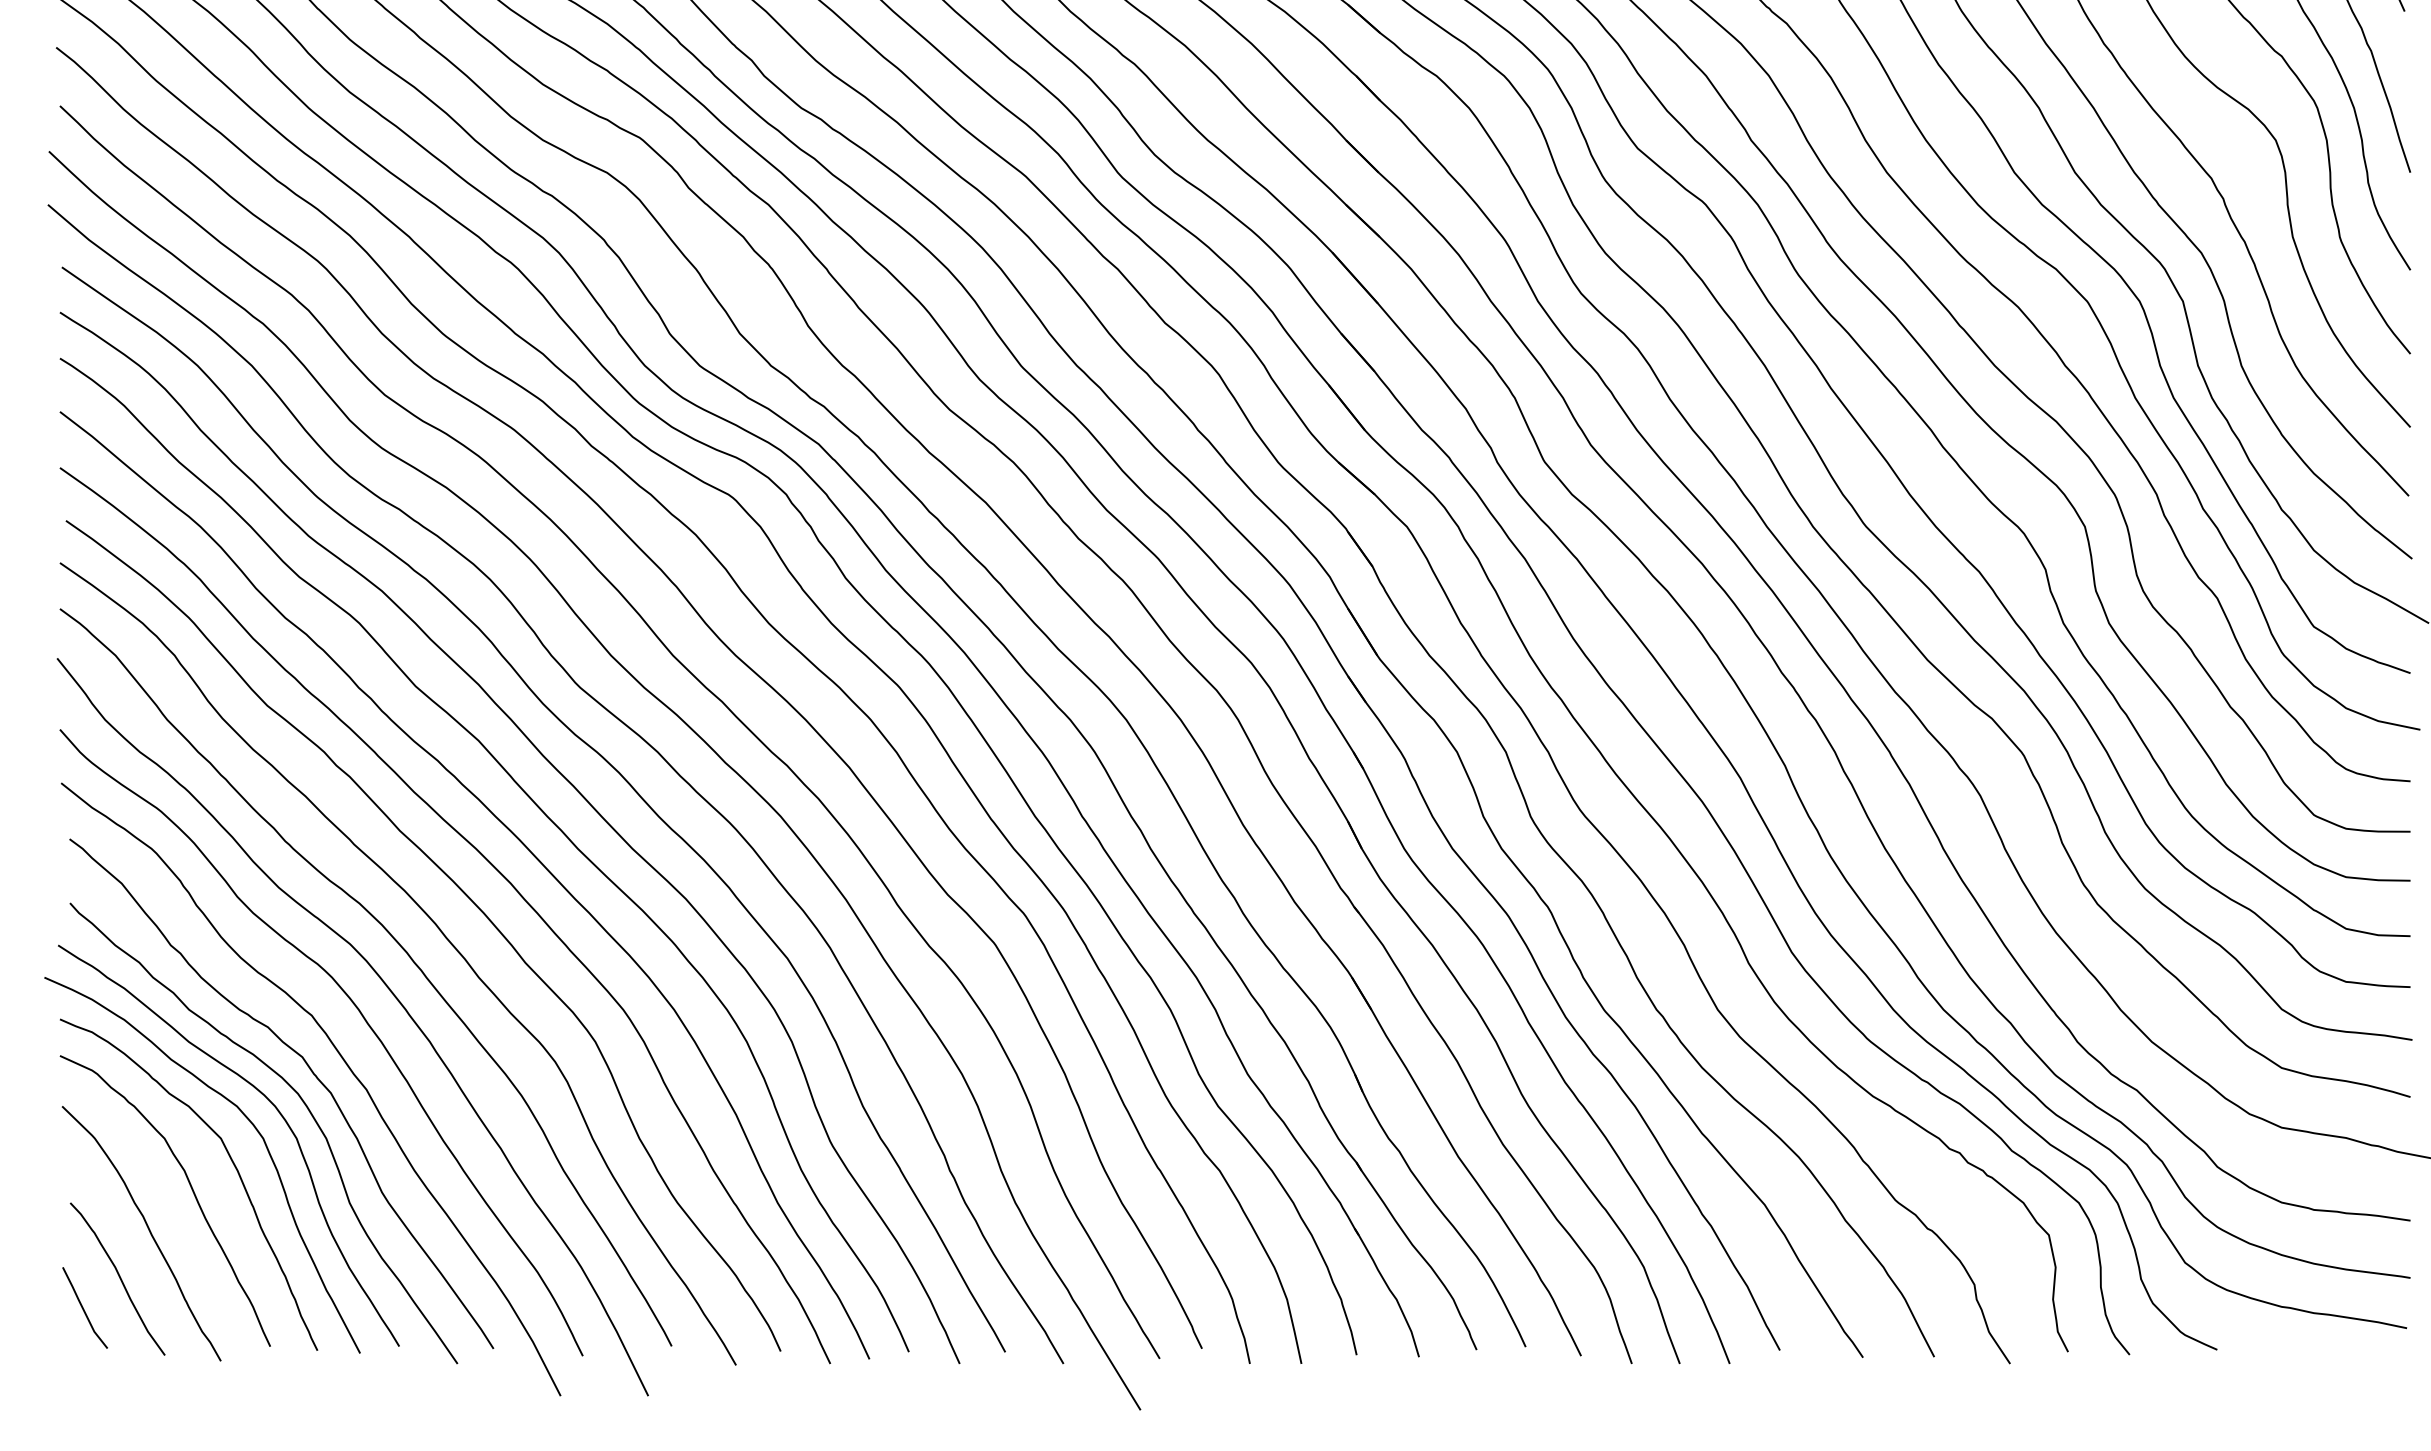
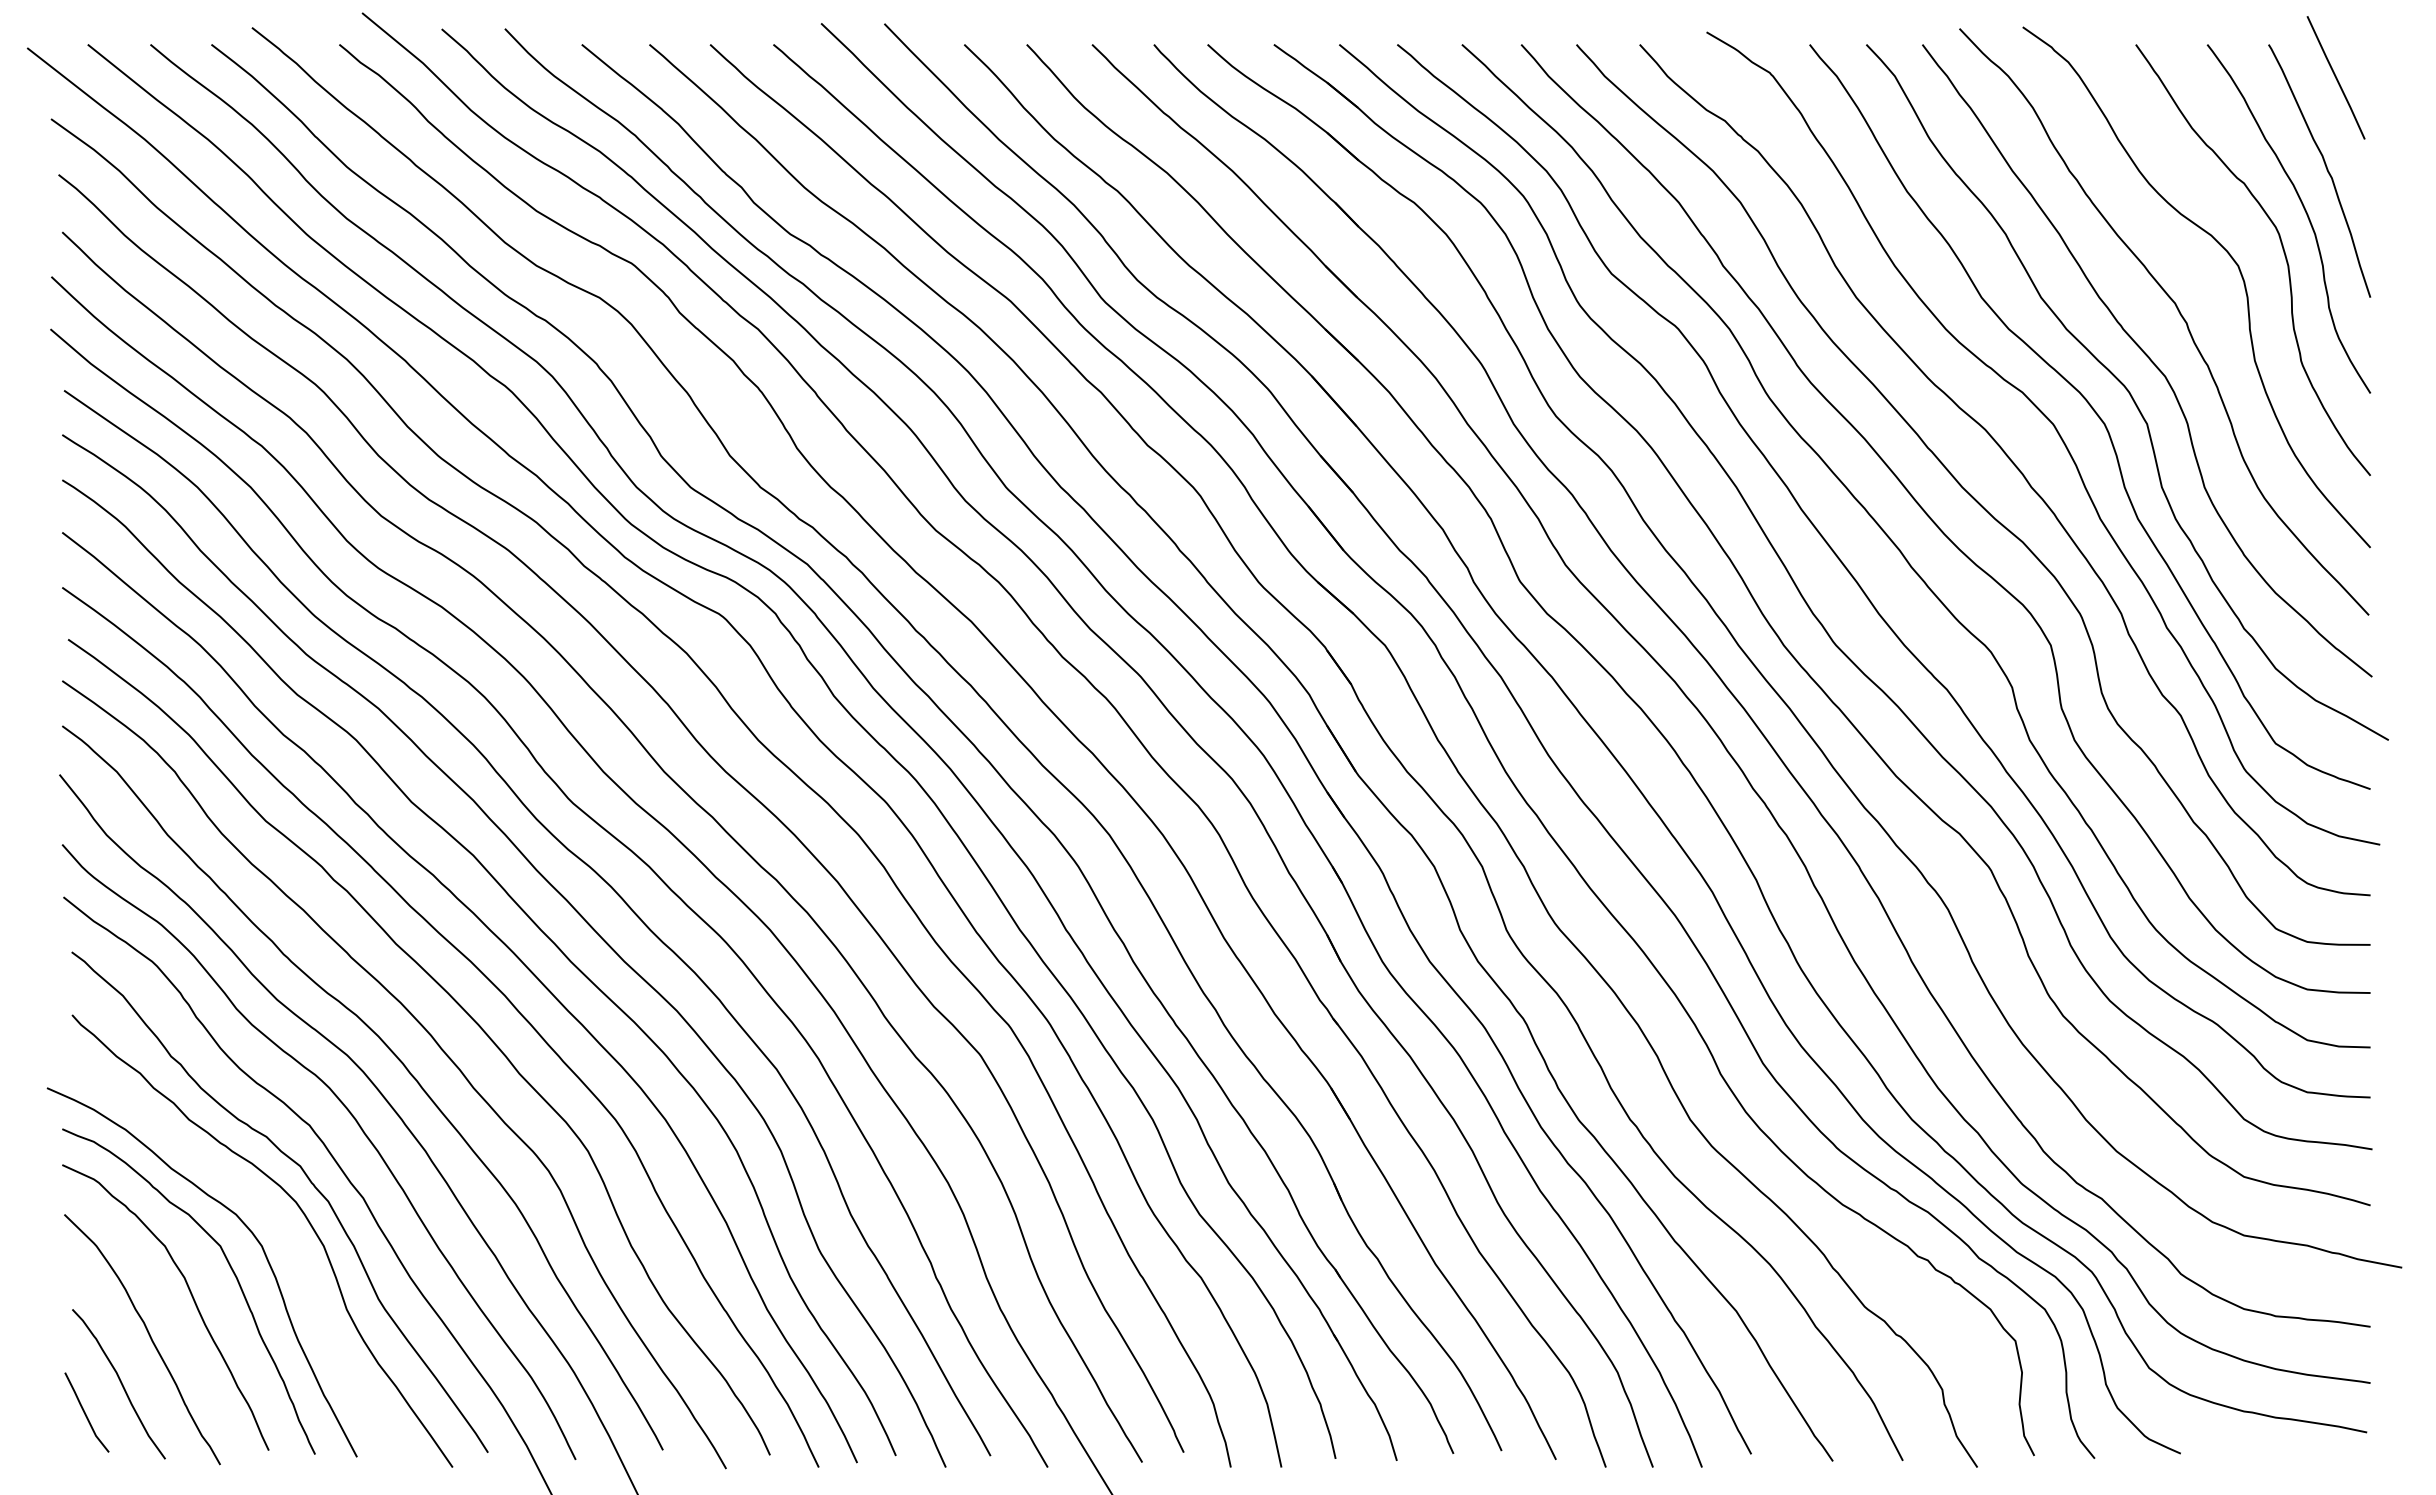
curve: (278, 1112) -> (276, 1220), removed

